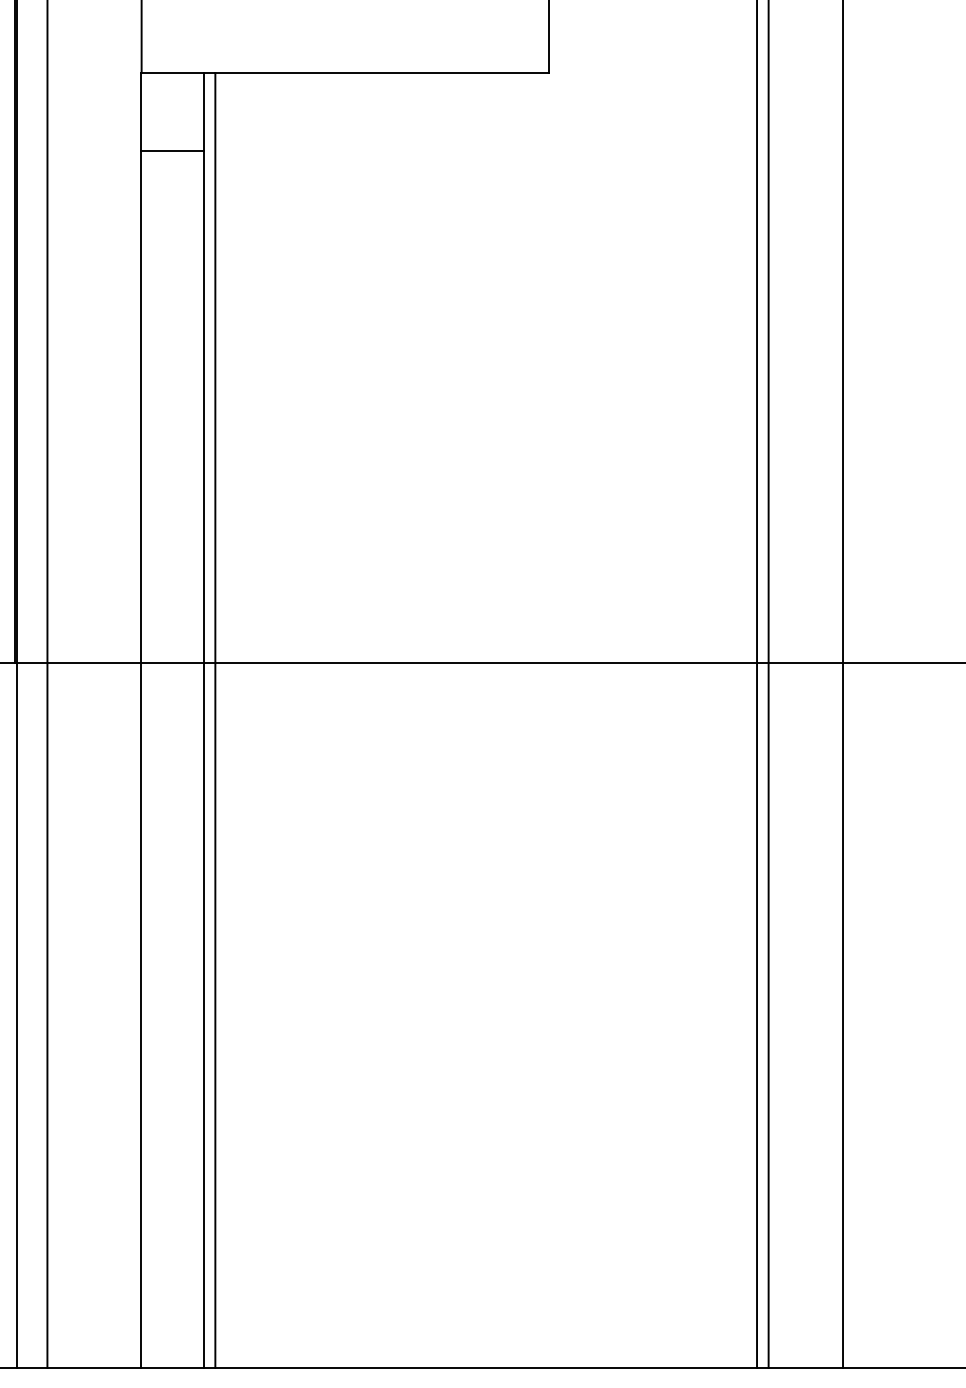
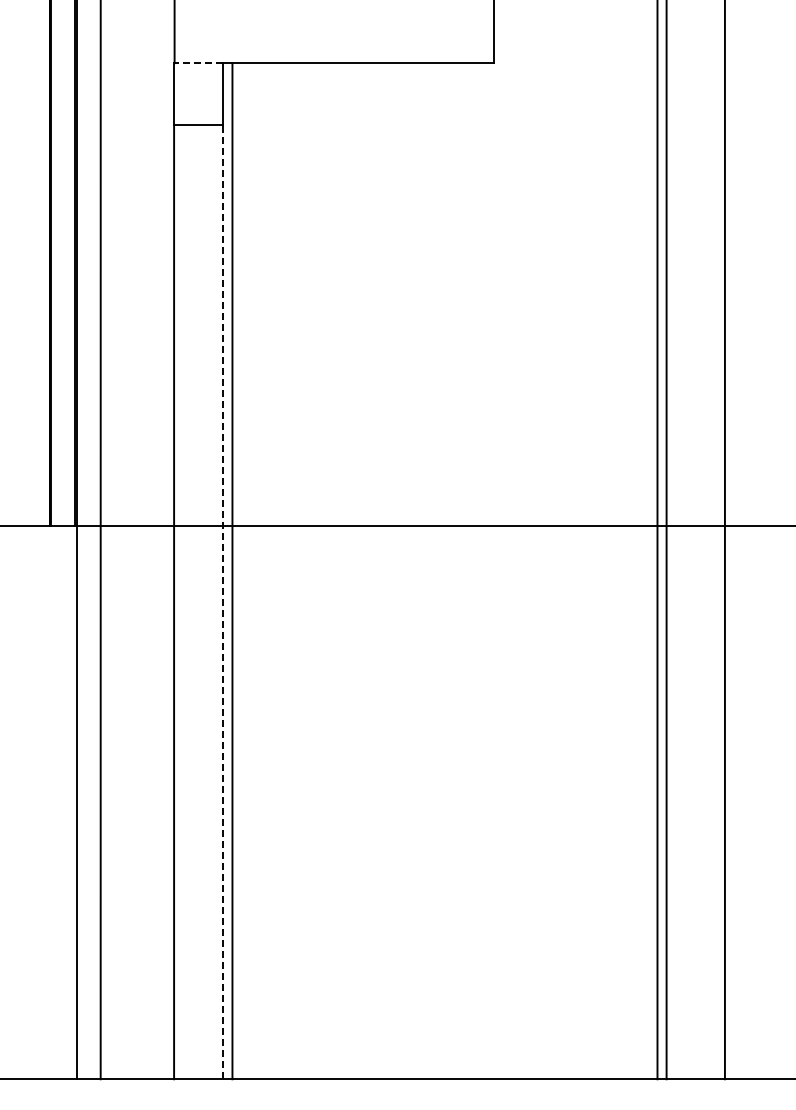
line: (172, 73) -> (198, 63), solid -> dashed
line: (203, 759) -> (223, 601), solid -> dashed

